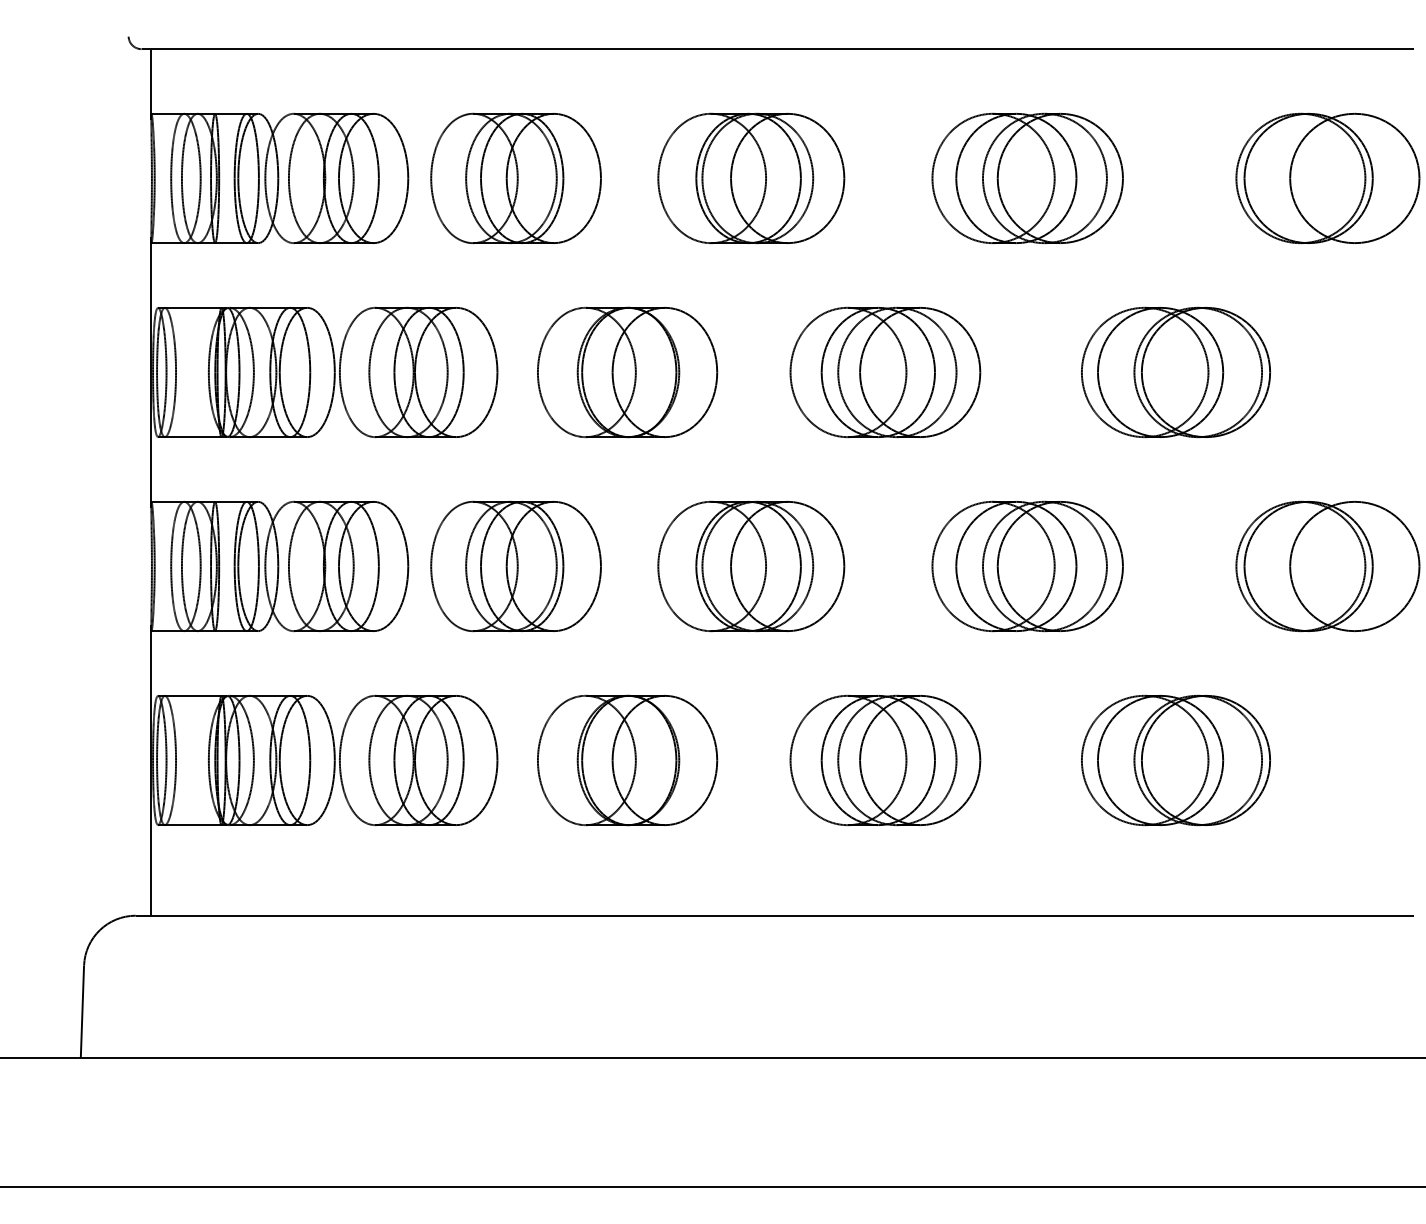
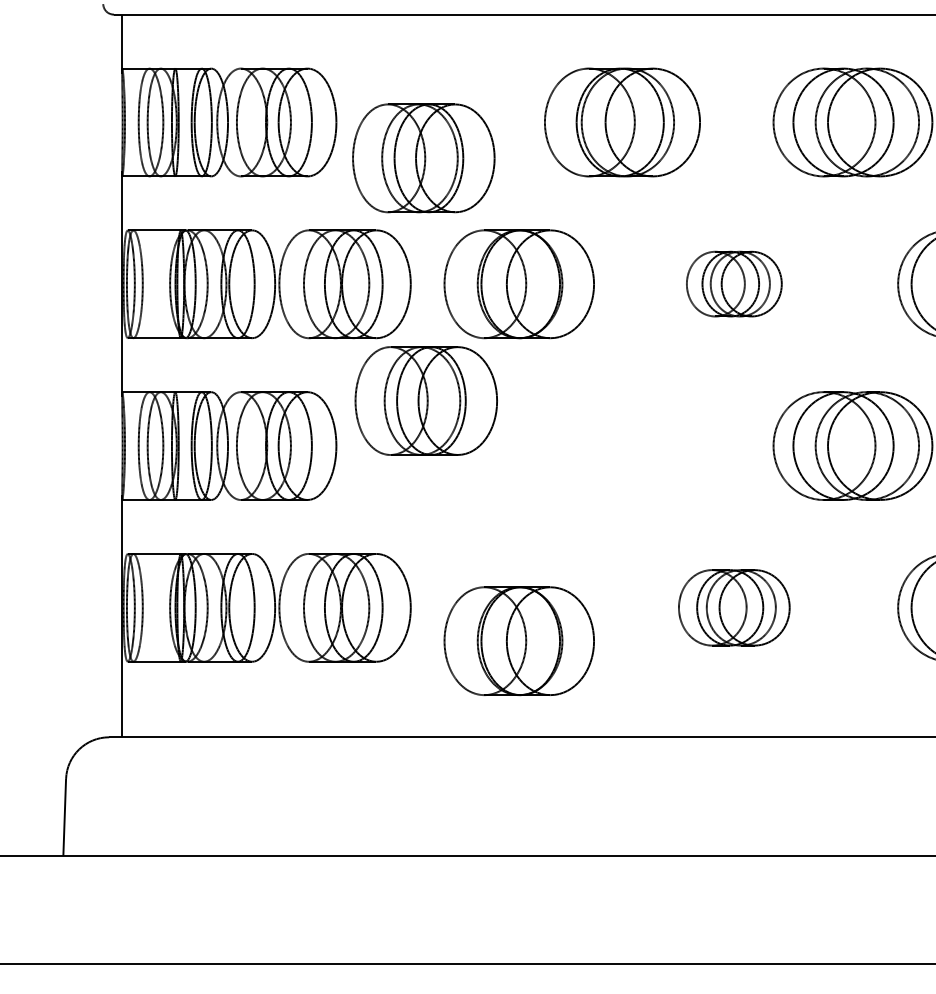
part: (515, 177) -> (423, 157), moved
part: (885, 371) -> (734, 283), size x0.6
part: (515, 565) -> (425, 400), moved
part: (751, 565) -> (622, 445), removed
part: (627, 760) -> (519, 641), moved
part: (885, 760) -> (734, 607), size x0.7

